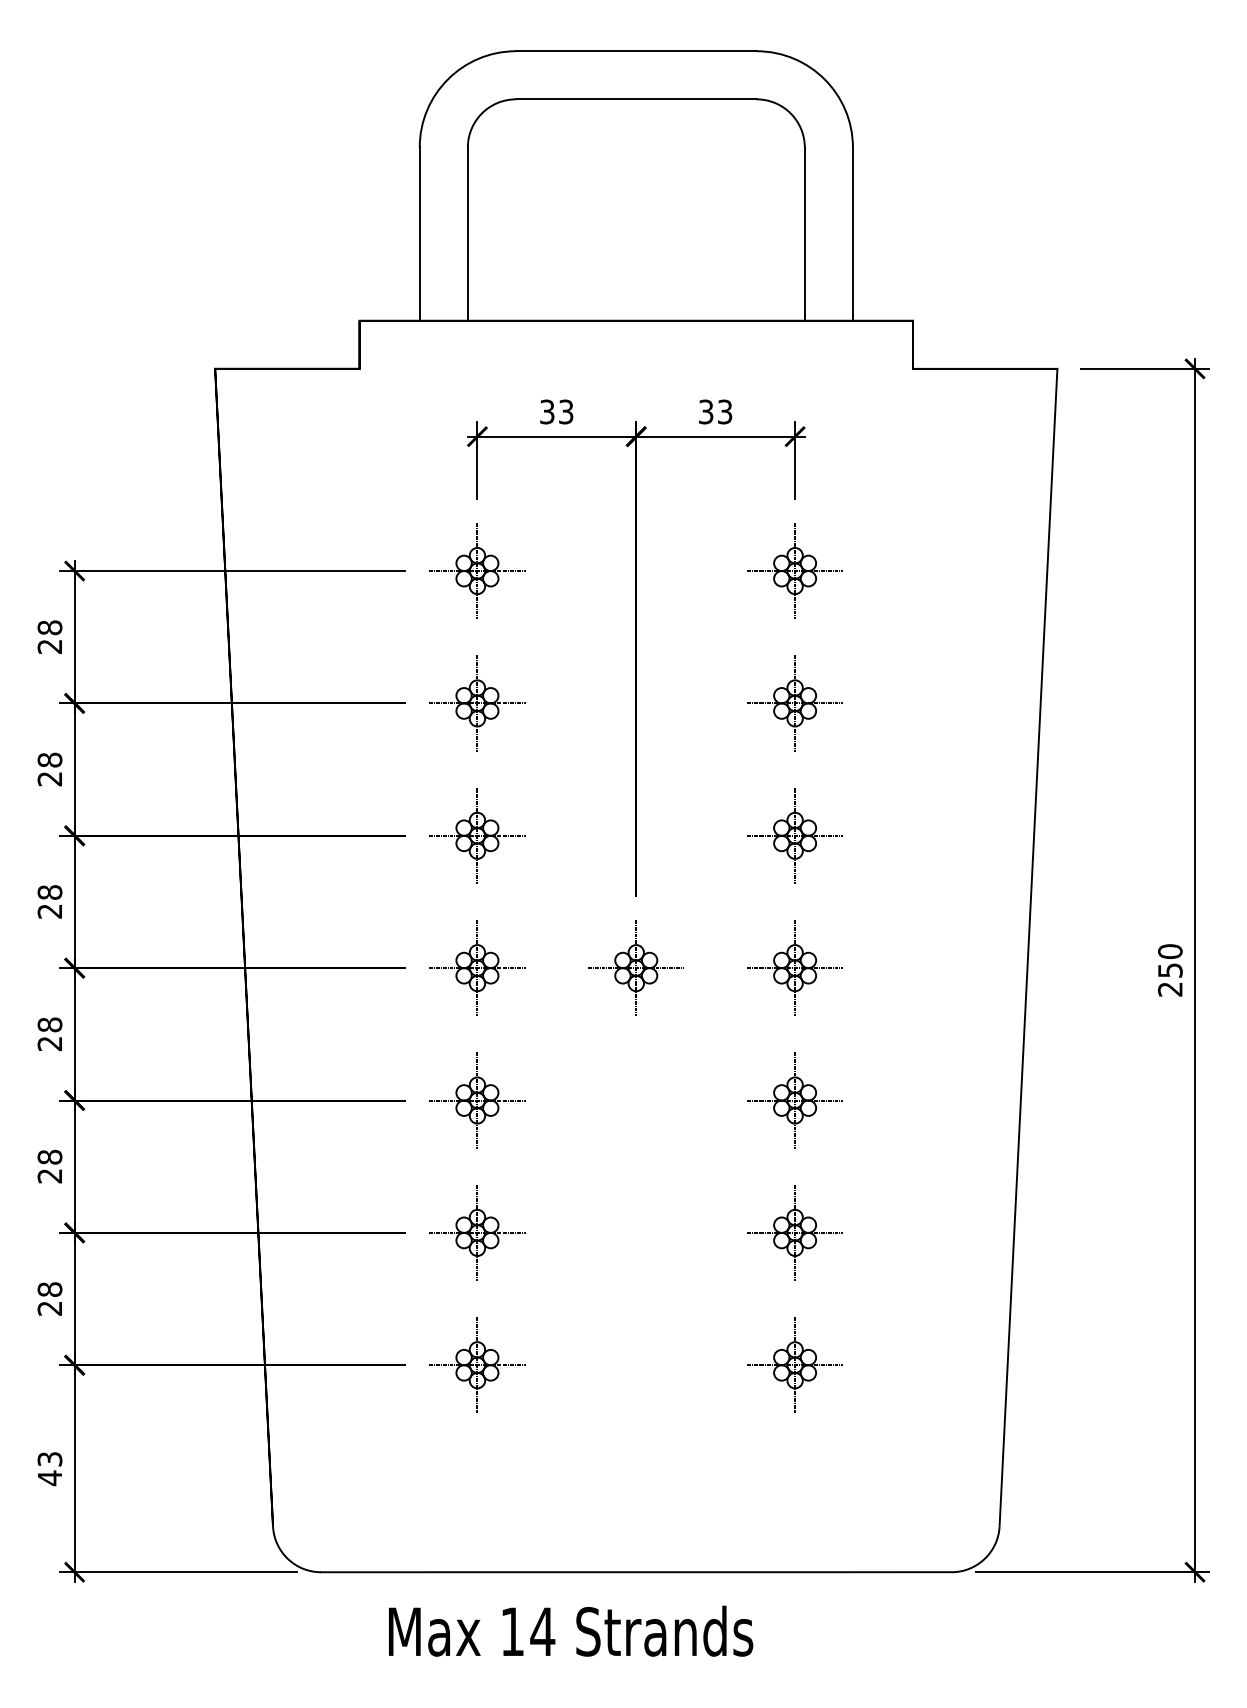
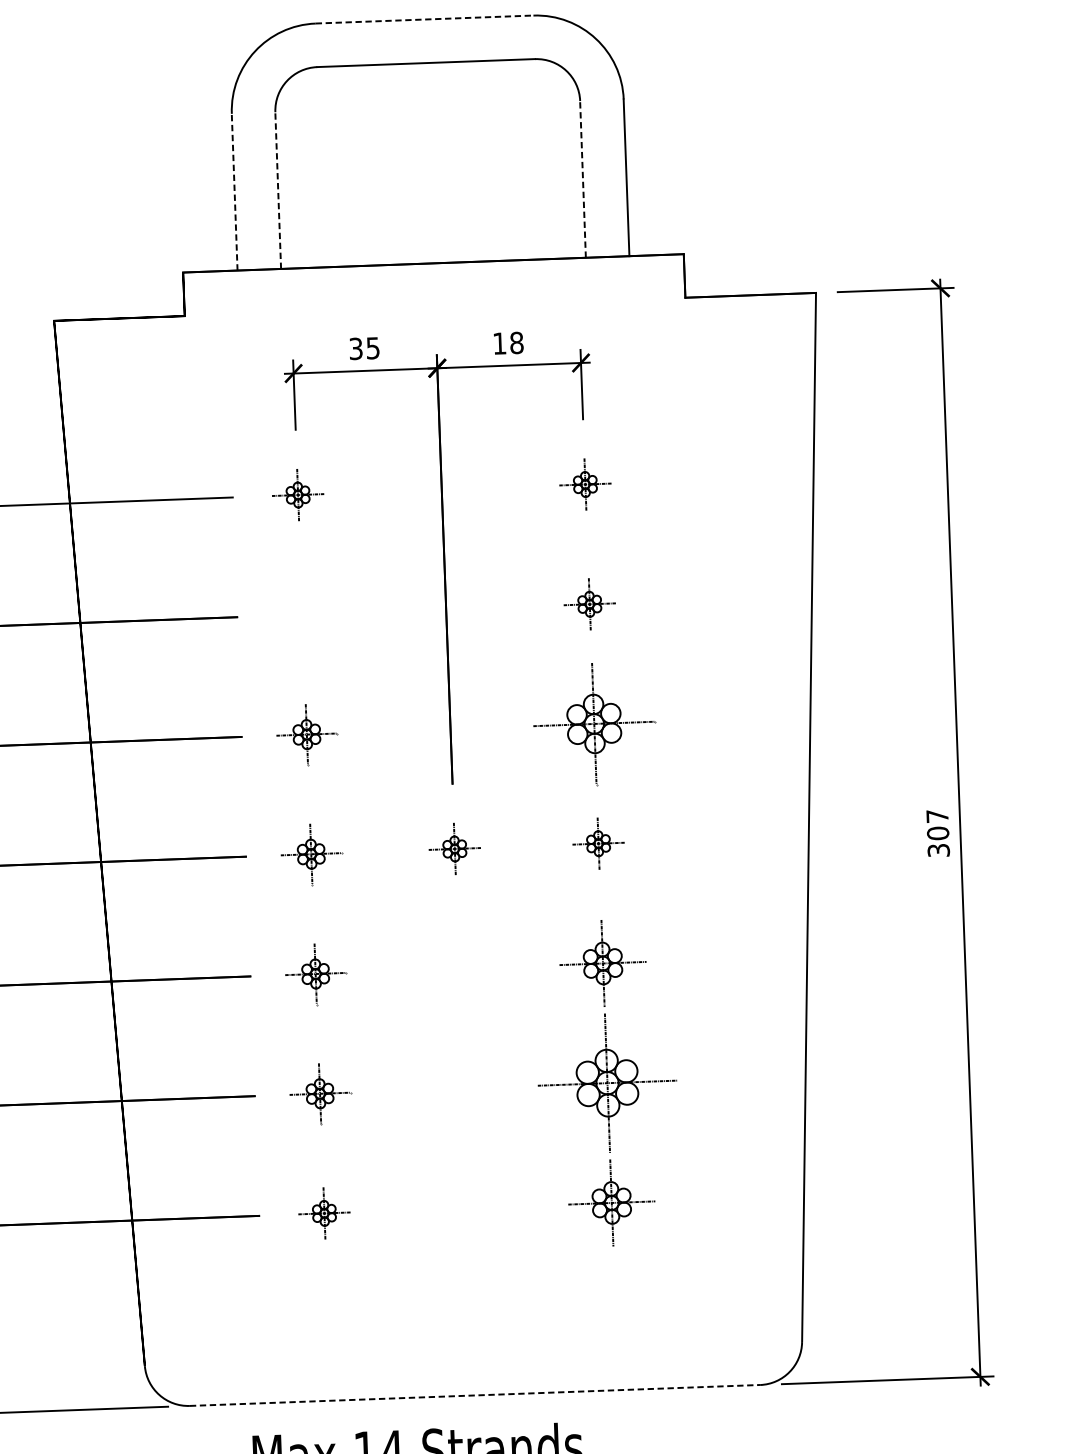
line: (636, 51) -> (424, 19), solid -> dashed
line: (419, 234) -> (234, 192), solid -> dashed
line: (467, 234) -> (277, 190), solid -> dashed
line: (804, 234) -> (582, 179), solid -> dashed
text: (566, 411) -> (373, 347), 33 -> 35
text: (715, 411) -> (508, 342), 33 -> 18
part: (477, 570) -> (298, 494), size x0.6
part: (794, 570) -> (584, 484), size x0.6
part: (477, 703) -> (302, 614), removed
part: (794, 703) -> (589, 604), size x0.6
part: (477, 835) -> (306, 734), size x0.7
part: (794, 835) -> (593, 723), size x1.4
part: (477, 967) -> (311, 853), size x0.7
part: (635, 967) -> (454, 848), size x0.6
part: (794, 967) -> (598, 843), size x0.6
text: (1170, 970) -> (938, 833), 250 -> 307
part: (477, 1100) -> (315, 974), size x0.7
part: (477, 1232) -> (320, 1093), size x0.7
part: (794, 1232) -> (606, 1082), size x1.6
part: (477, 1364) -> (324, 1212), size x0.6
line: (636, 1572) -> (475, 1395), solid -> dashed

